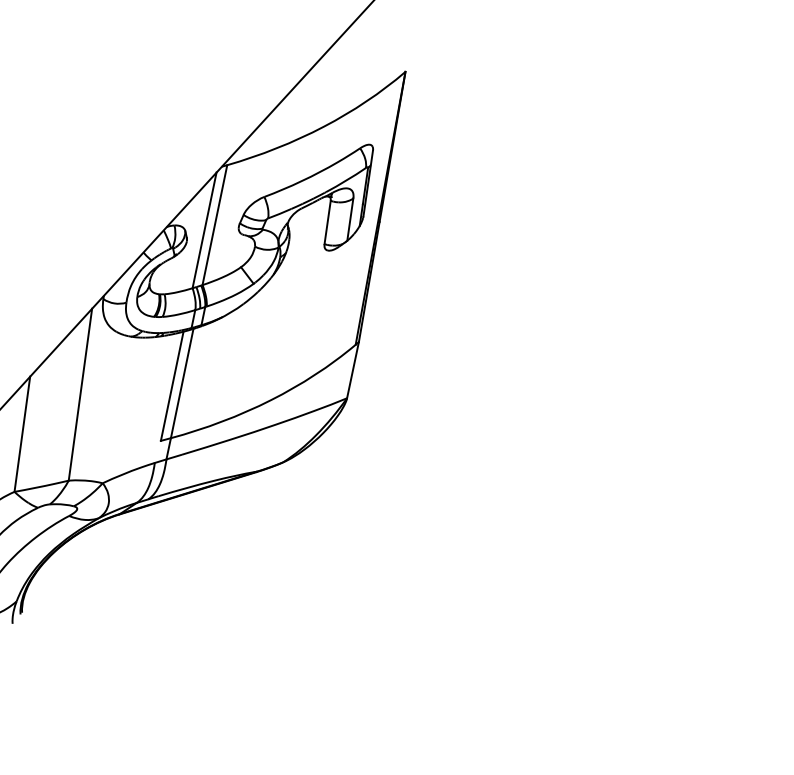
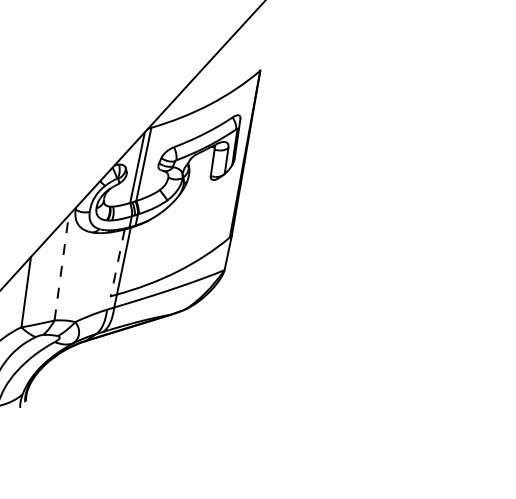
line: (171, 387) -> (117, 263), solid -> dashed
line: (80, 393) -> (61, 267), solid -> dashed

